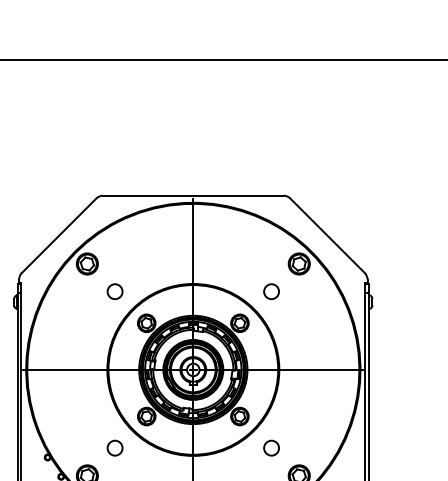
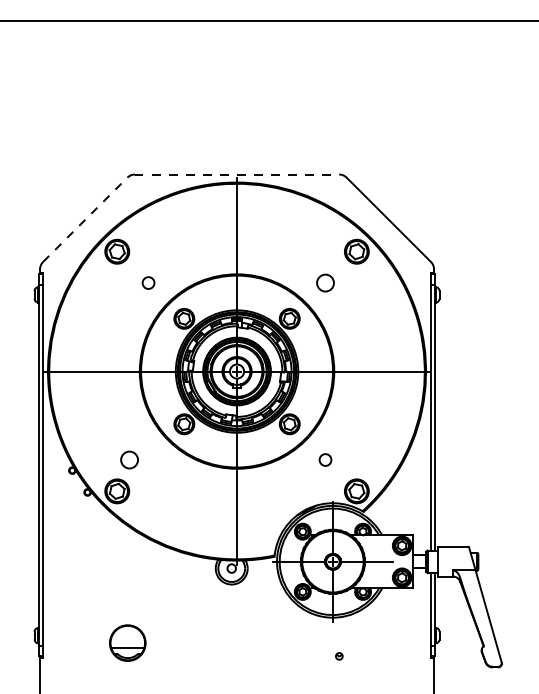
line: (193, 195) -> (237, 174), solid -> dashed
line: (59, 235) -> (85, 219), solid -> dashed
circle: (115, 291) -> (148, 282), size x0.7
circle: (115, 447) -> (129, 459), moved
circle: (271, 447) -> (325, 459), size x0.7

